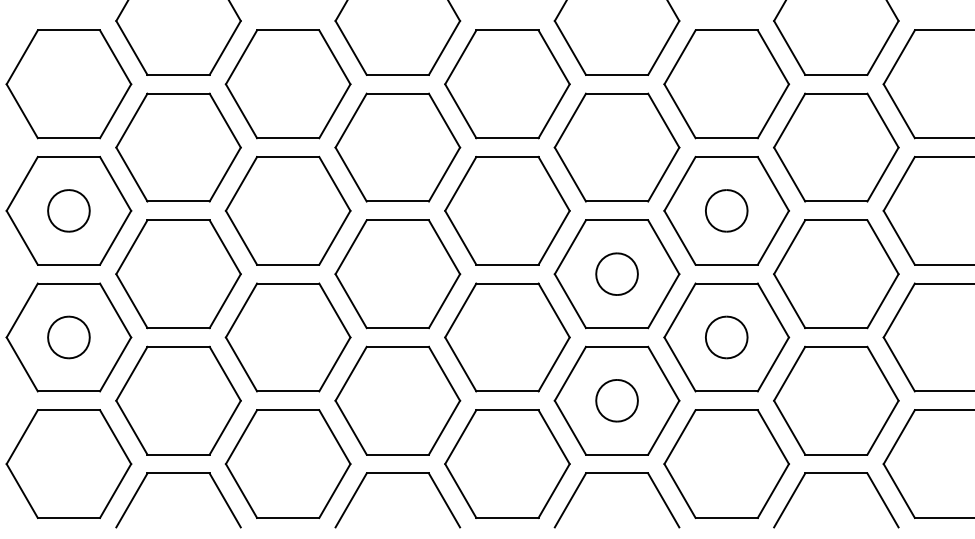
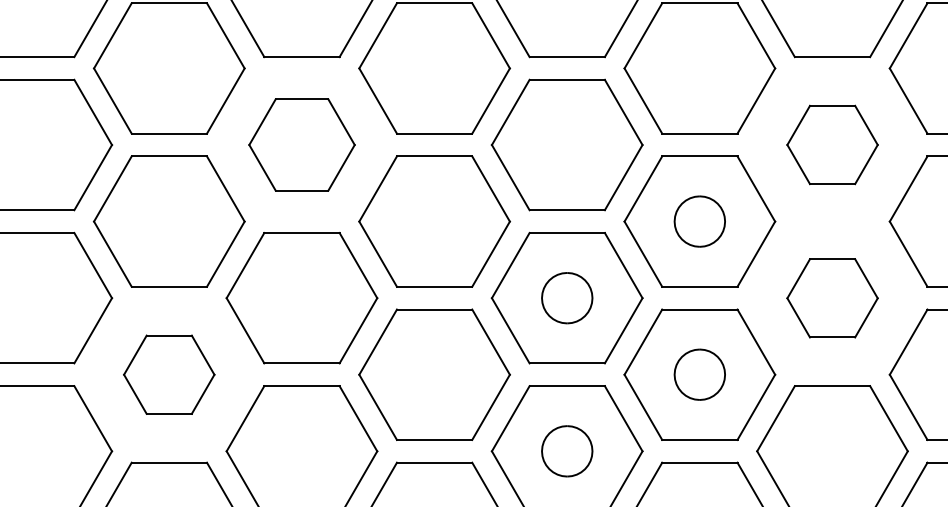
part: (397, 147) -> (301, 144), size x0.7
part: (836, 147) -> (832, 144), size x0.6
part: (836, 274) -> (832, 298), size x0.6
part: (287, 337) -> (168, 374), size x0.6

